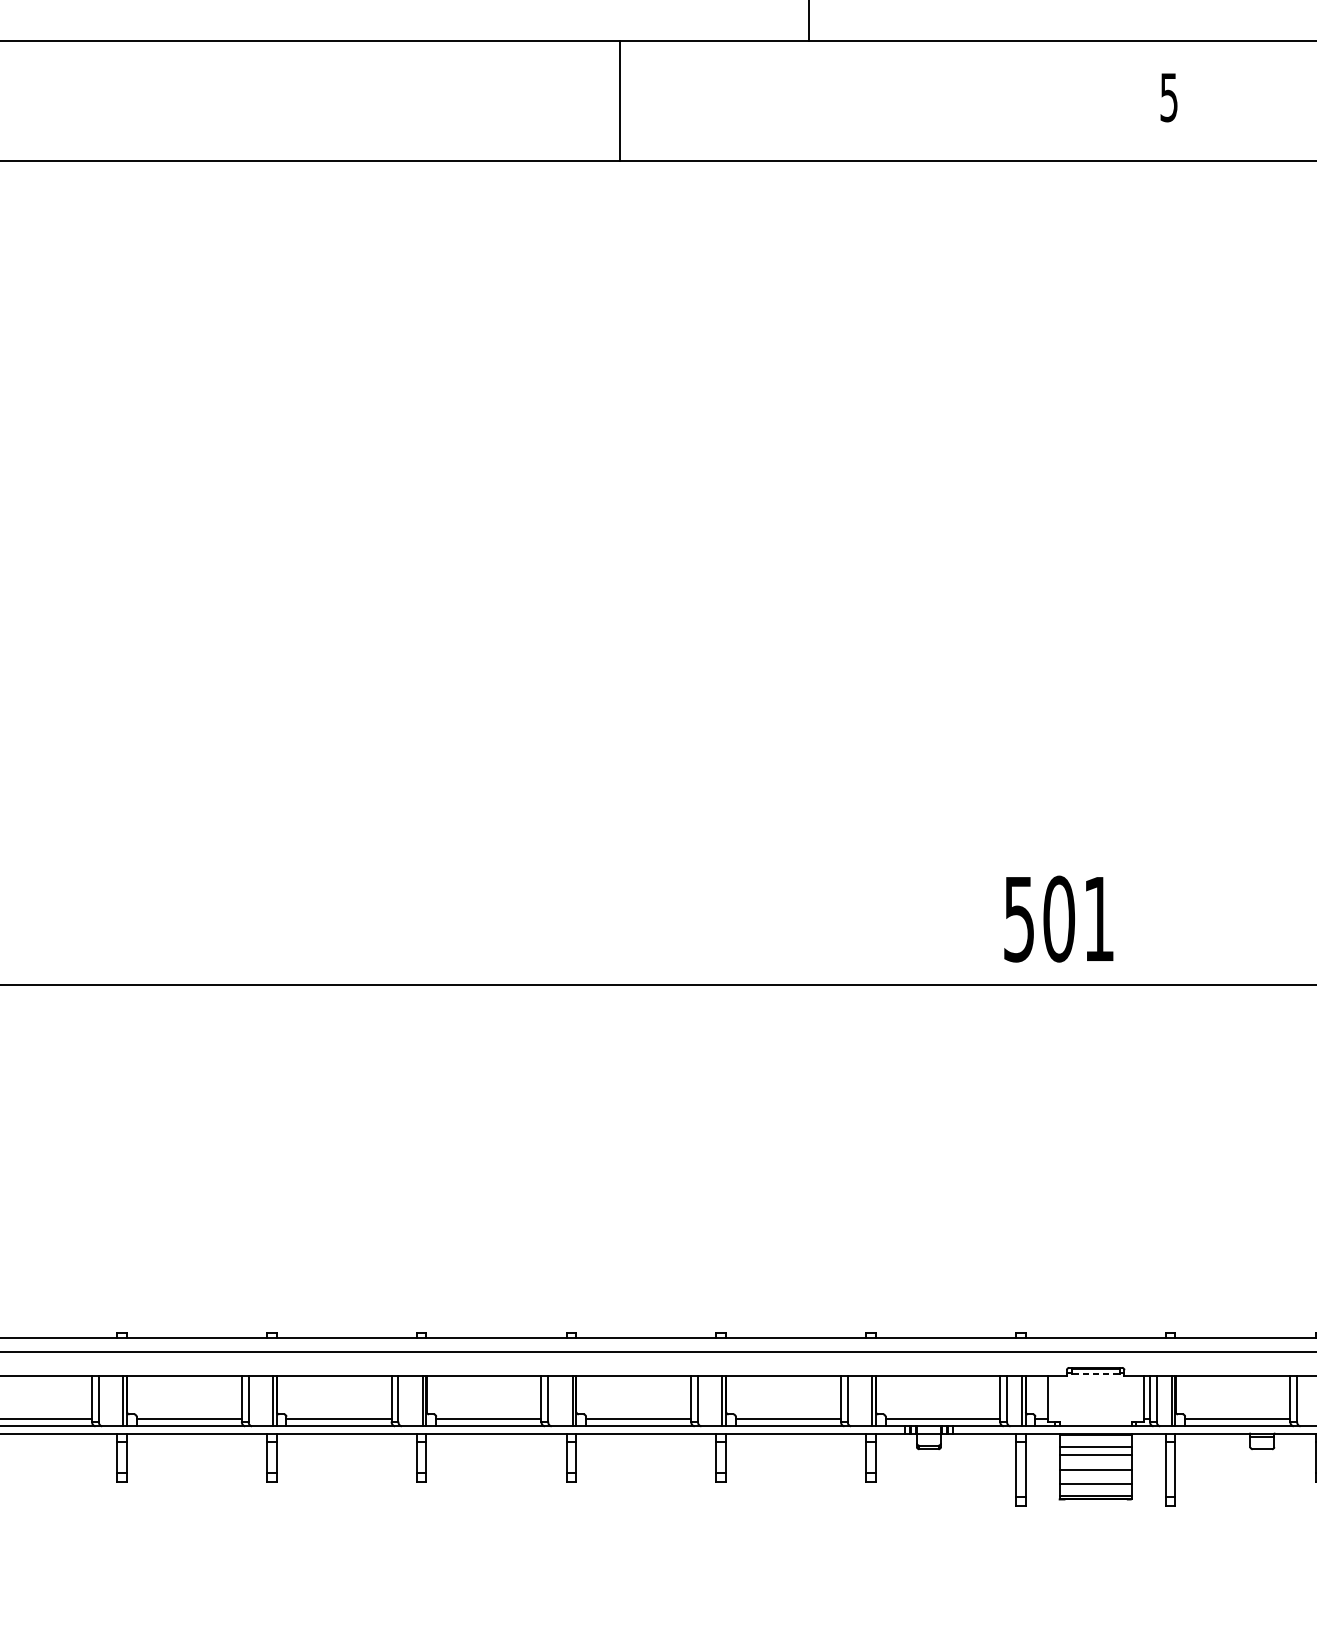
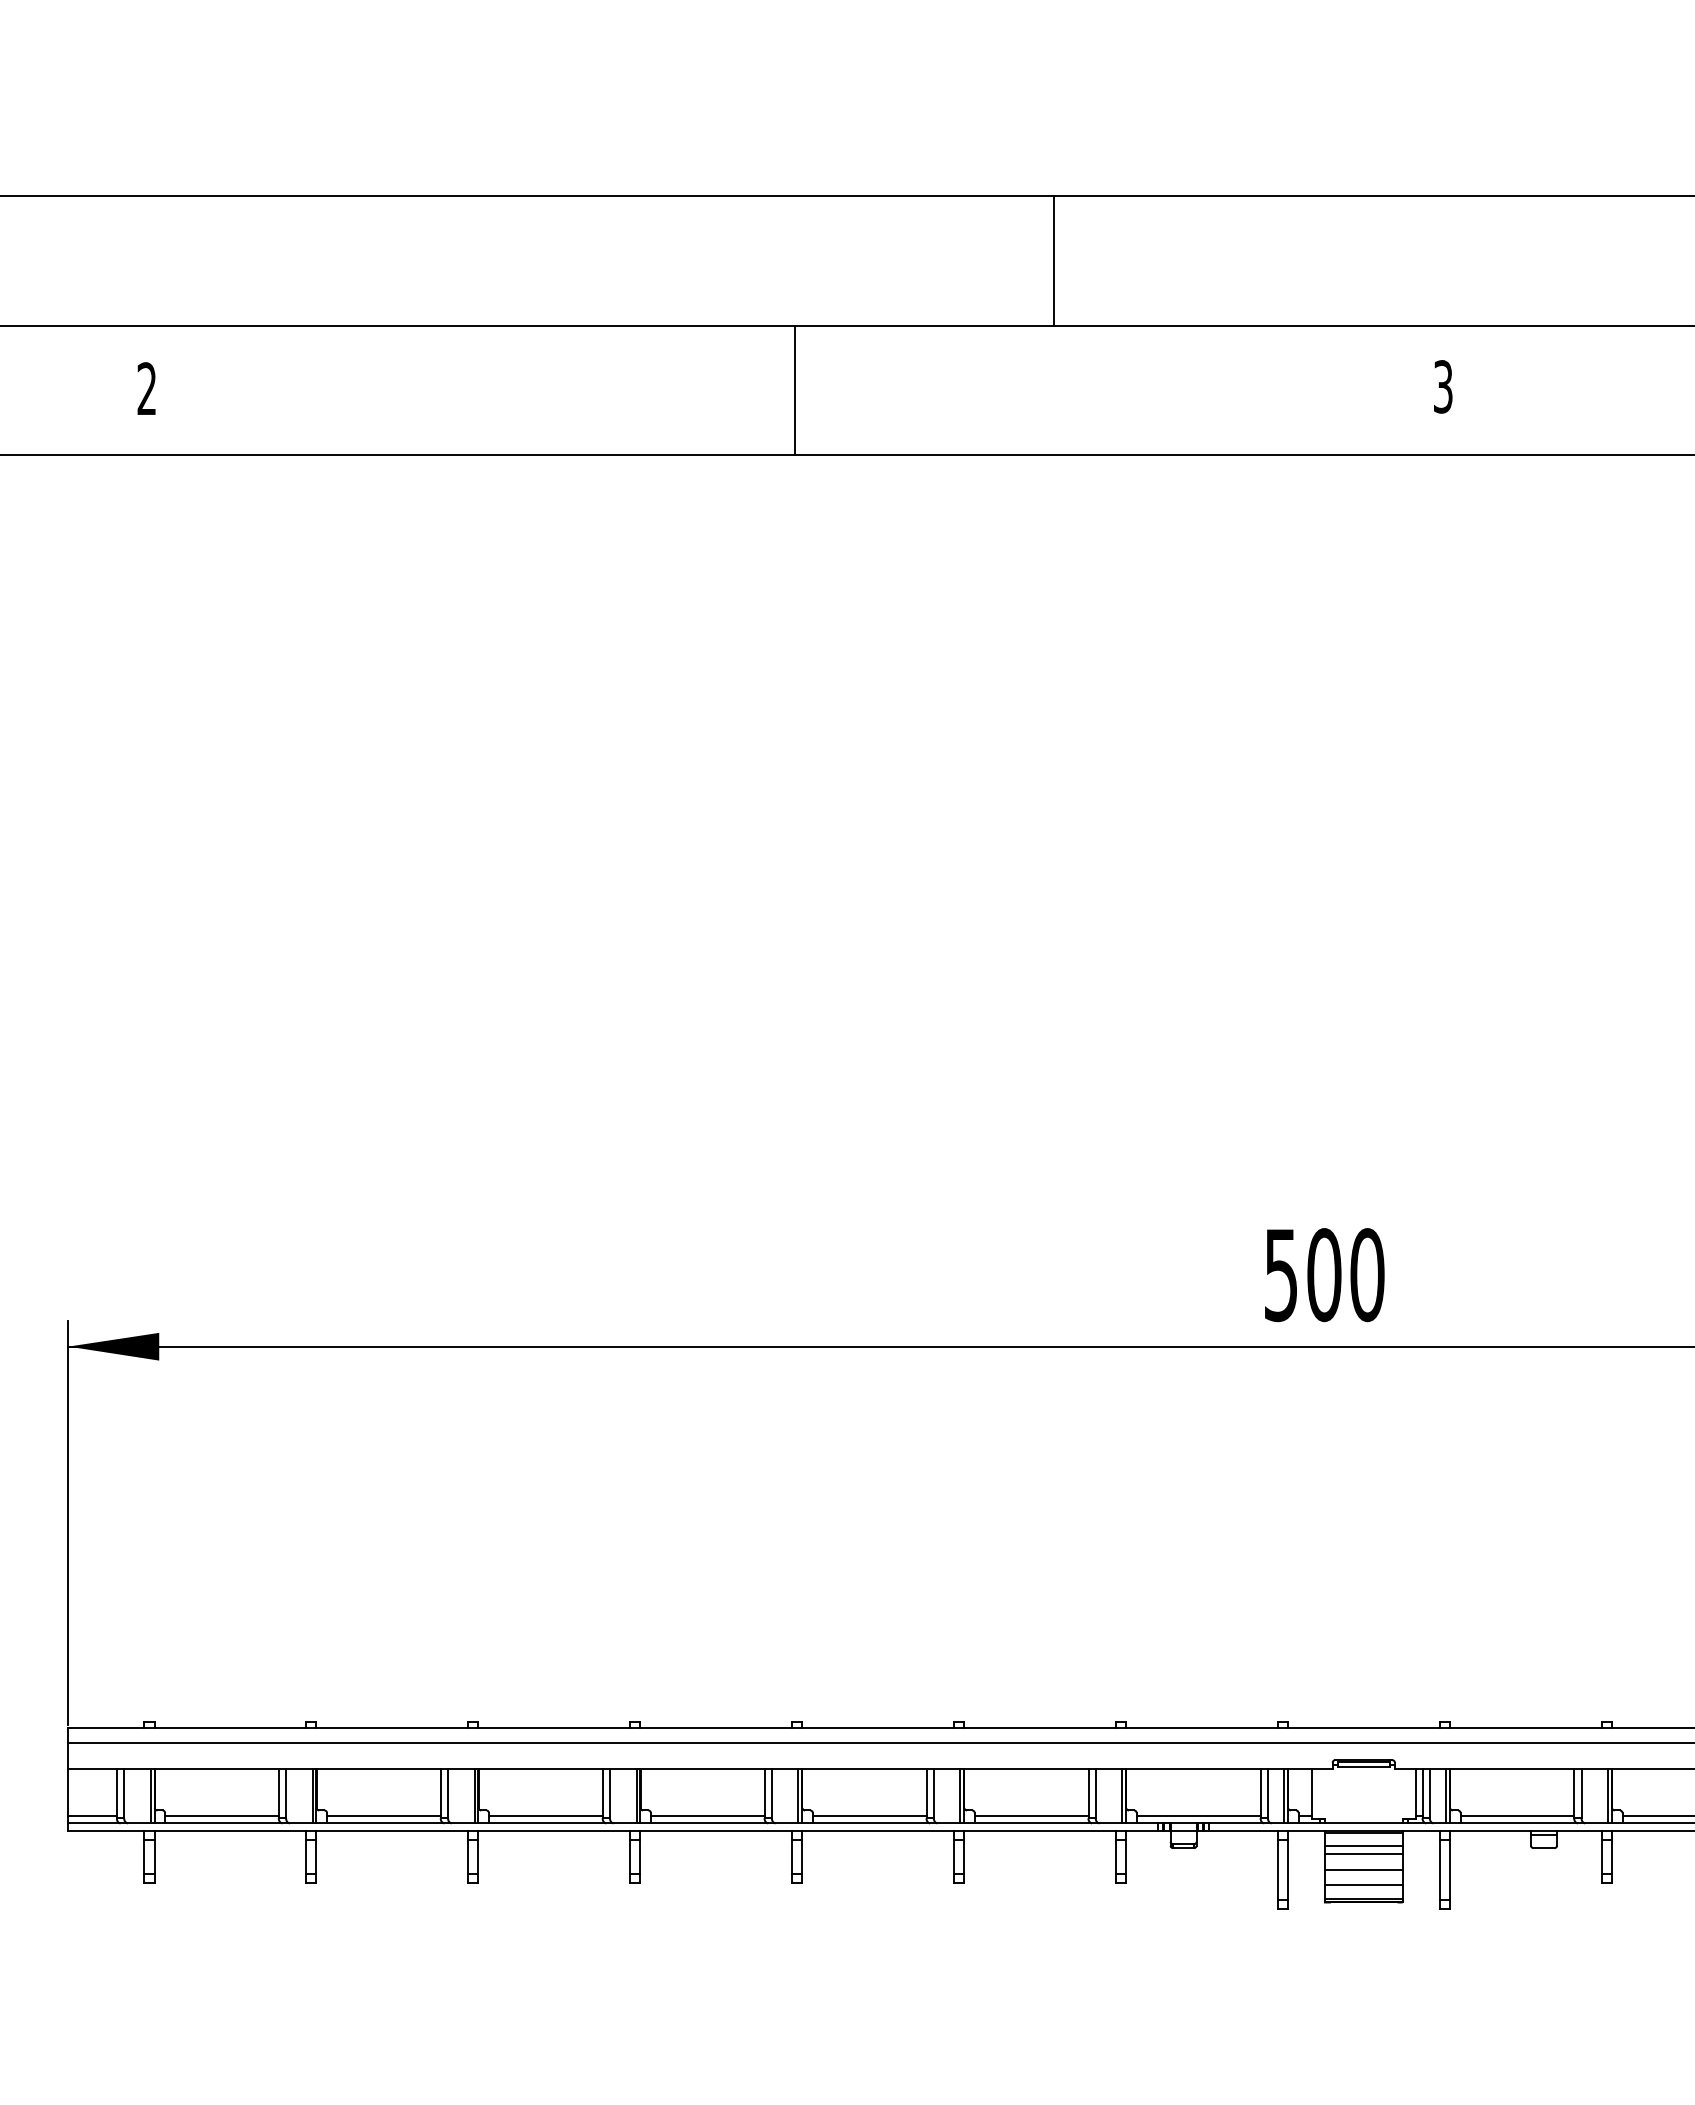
text: (1169, 97) -> (1443, 386), 5 -> 3
line: (619, 100) -> (794, 390), moved
text: (1099, 919) -> (1367, 1275), 501 -> 500
line: (1095, 1373) -> (1363, 1766), dashed -> solid

